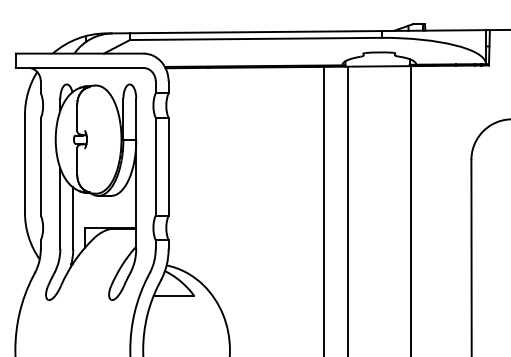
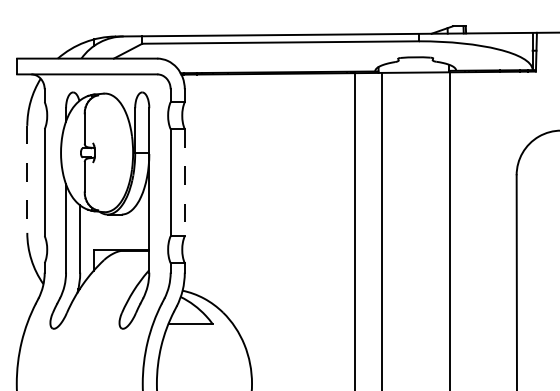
line: (25, 163) -> (27, 179), solid -> dashed
line: (168, 166) -> (184, 182), solid -> dashed

